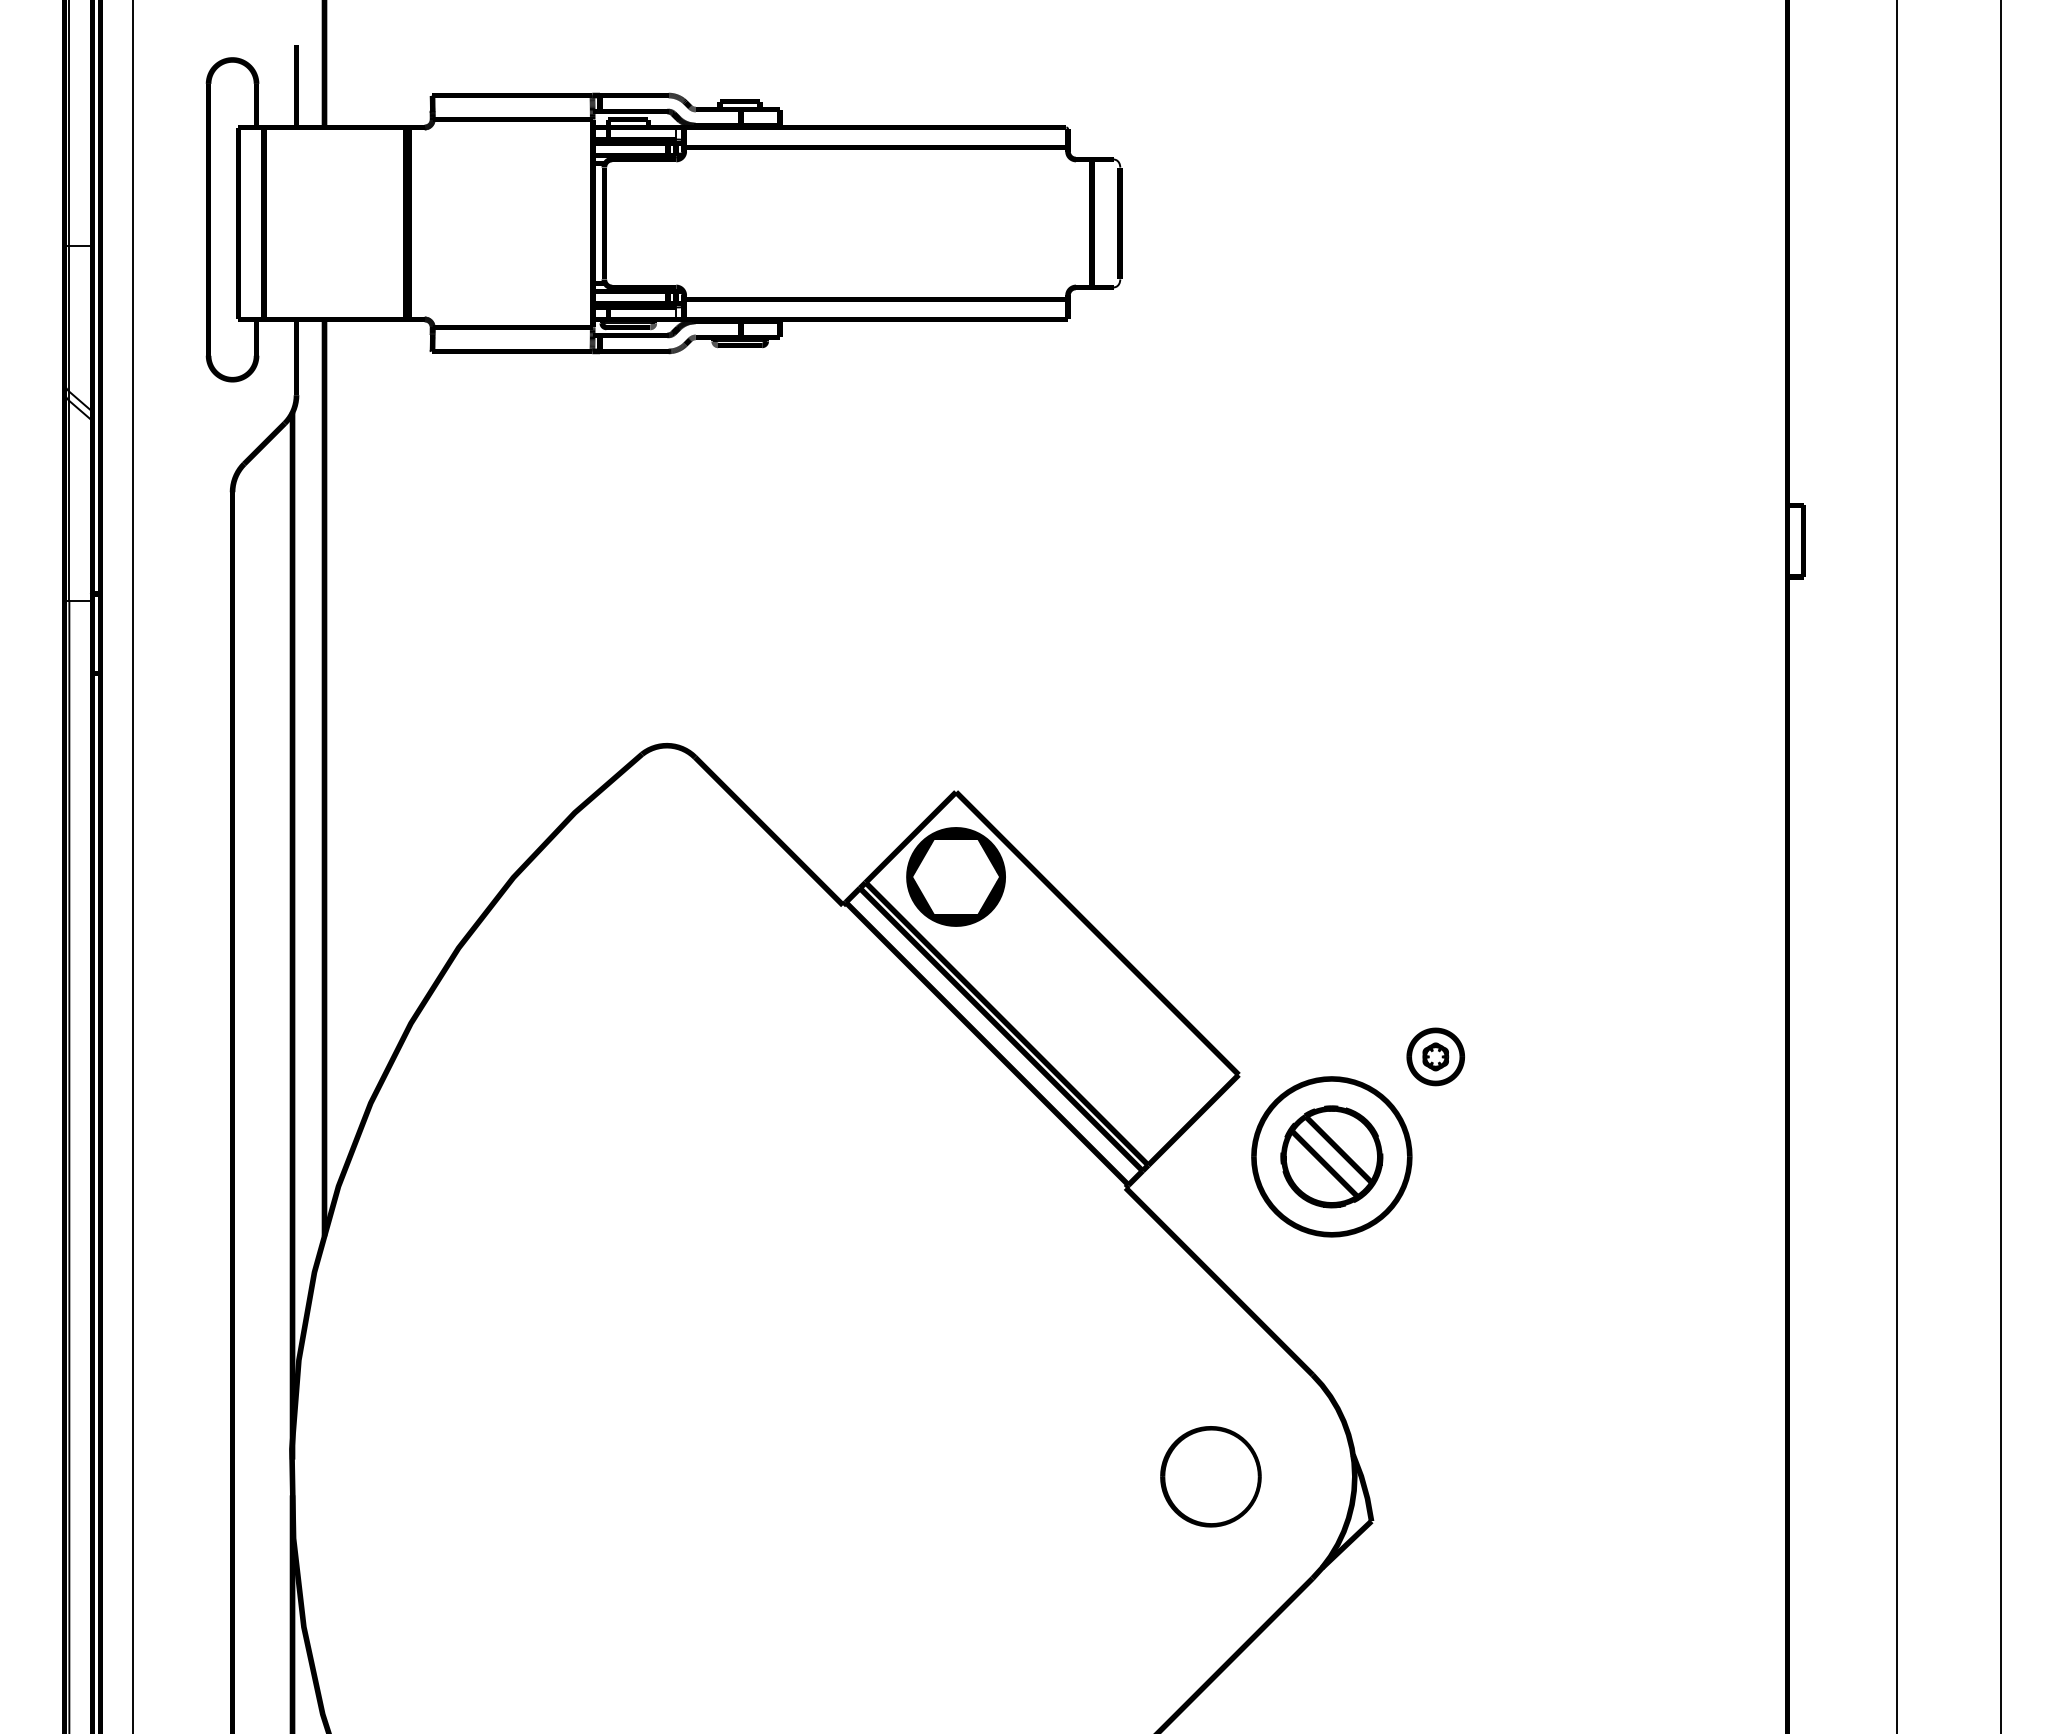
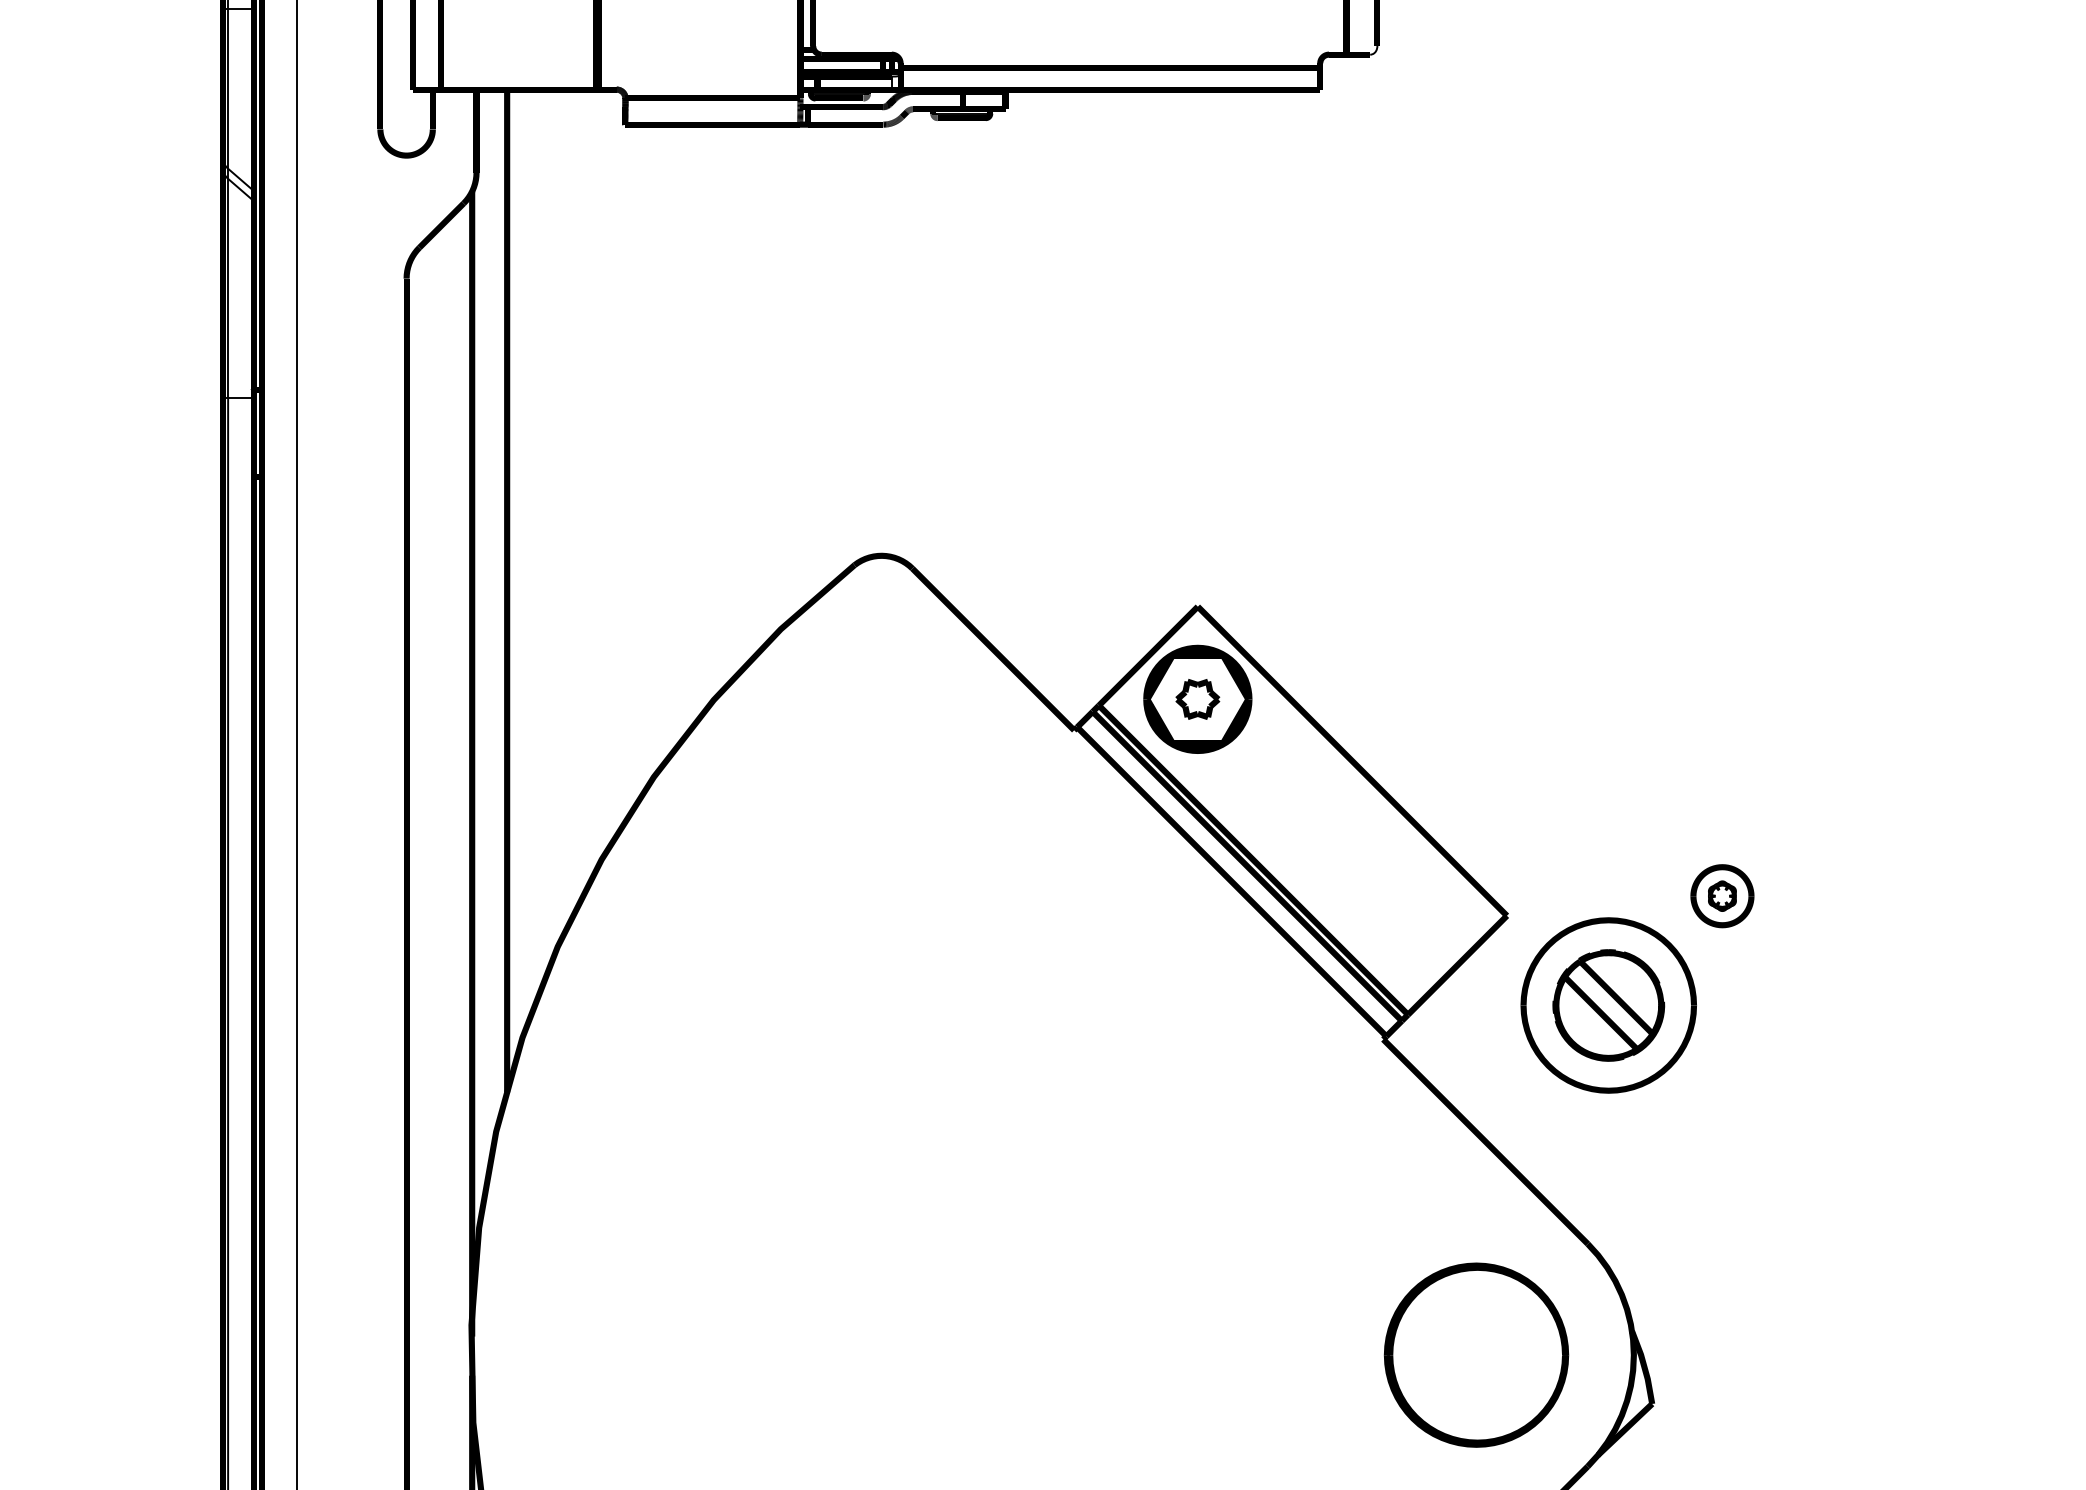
part: (955, 876) -> (1197, 698), added
part: (1210, 1476) -> (1476, 1355), size x1.67

